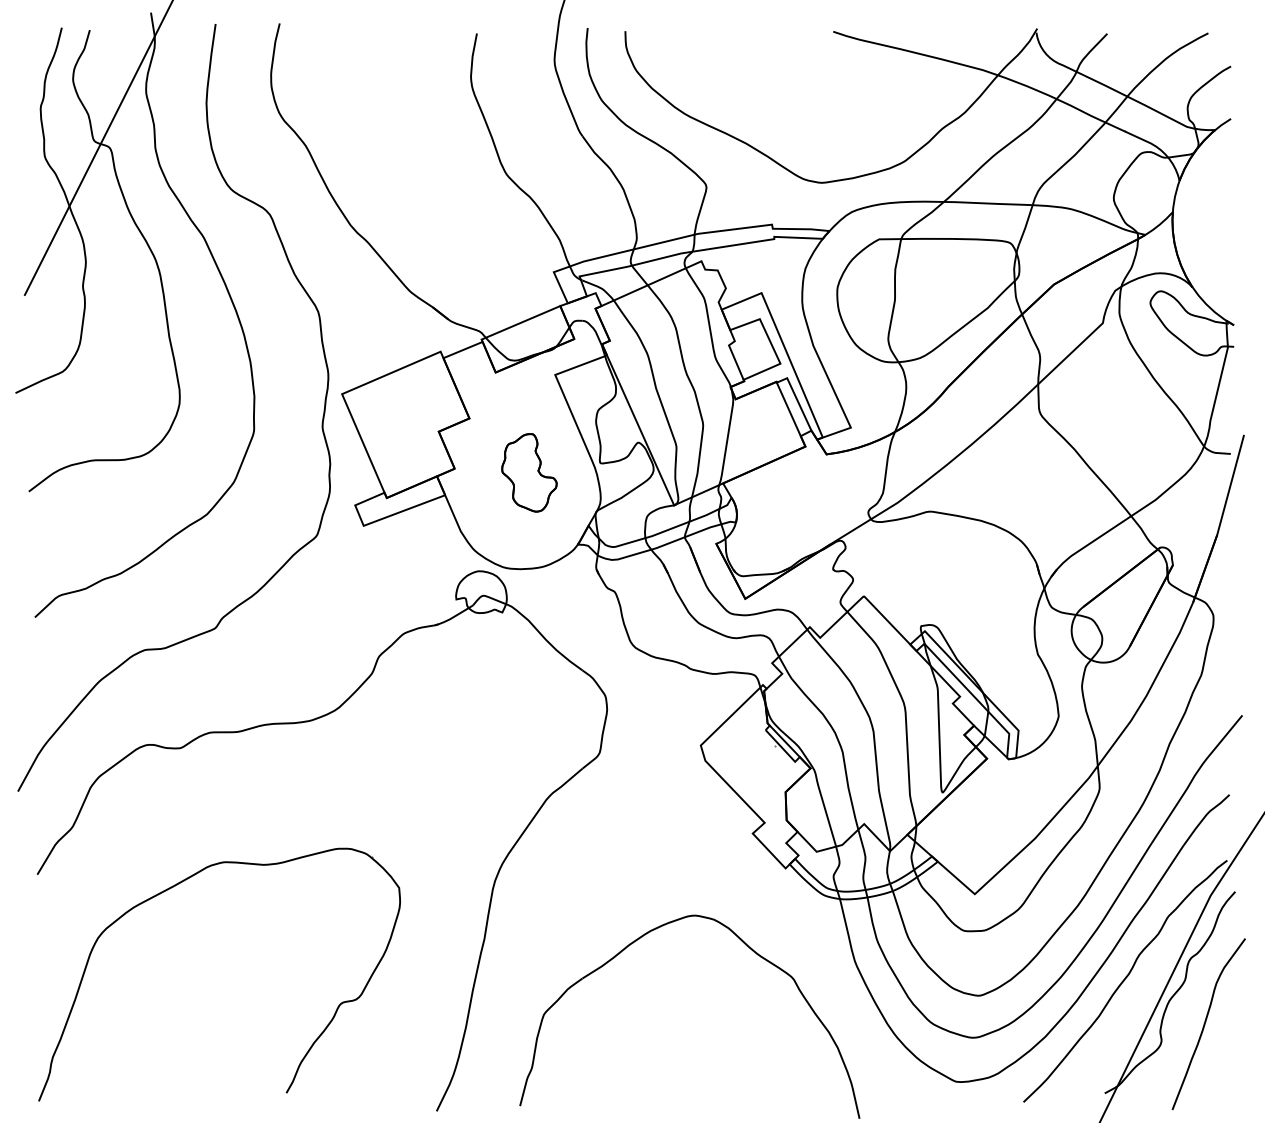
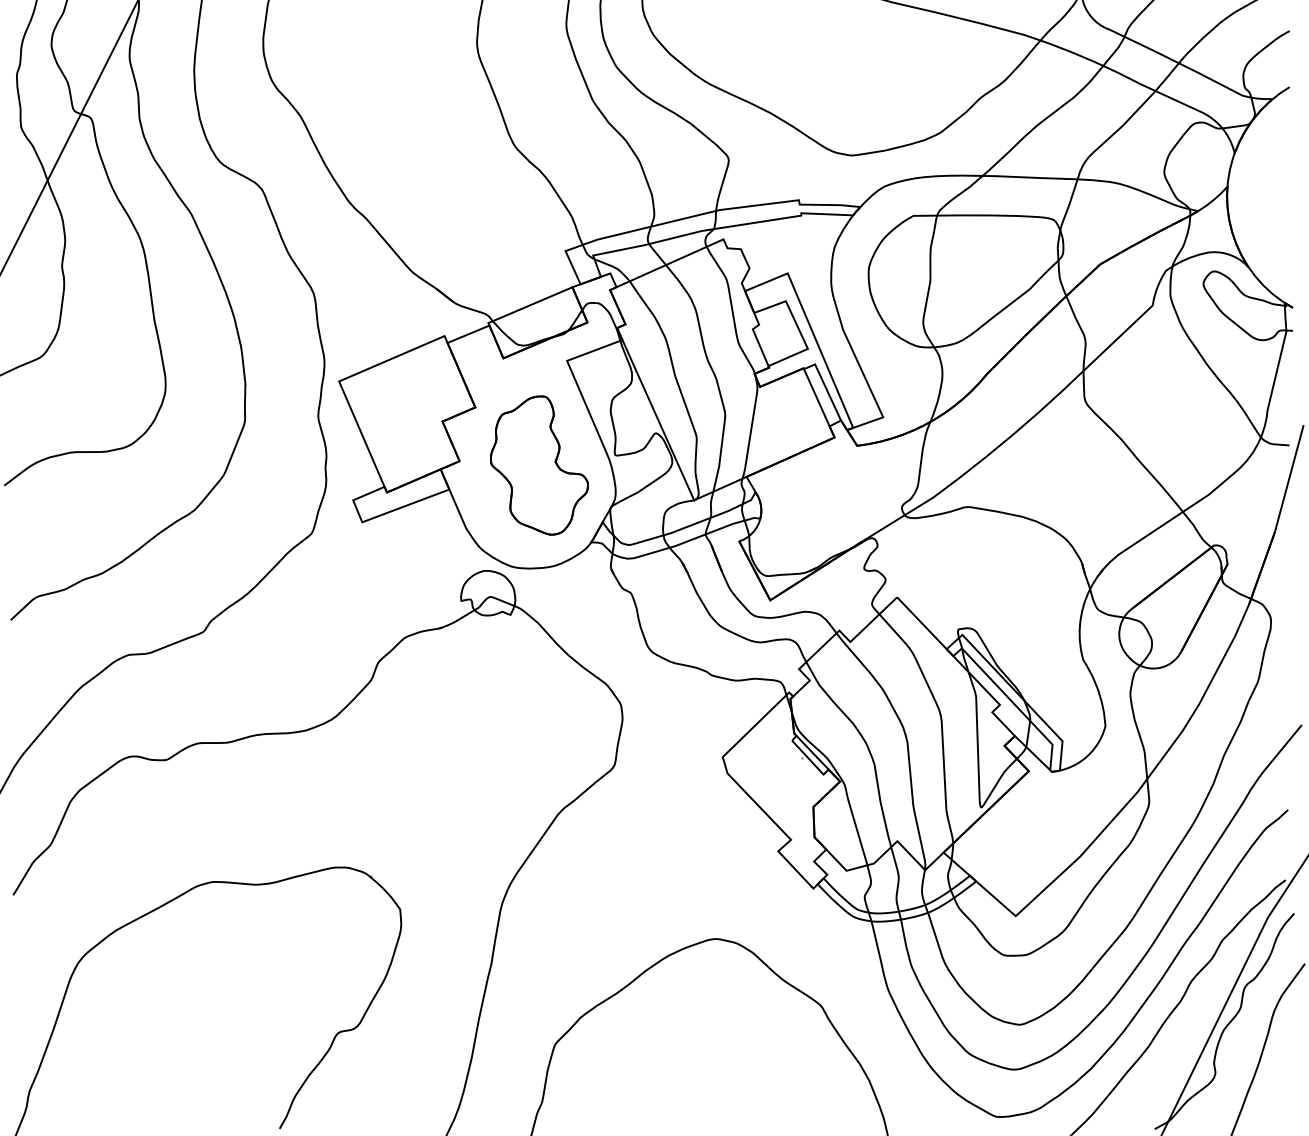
part: (529, 472) -> (539, 465), size x1.67

